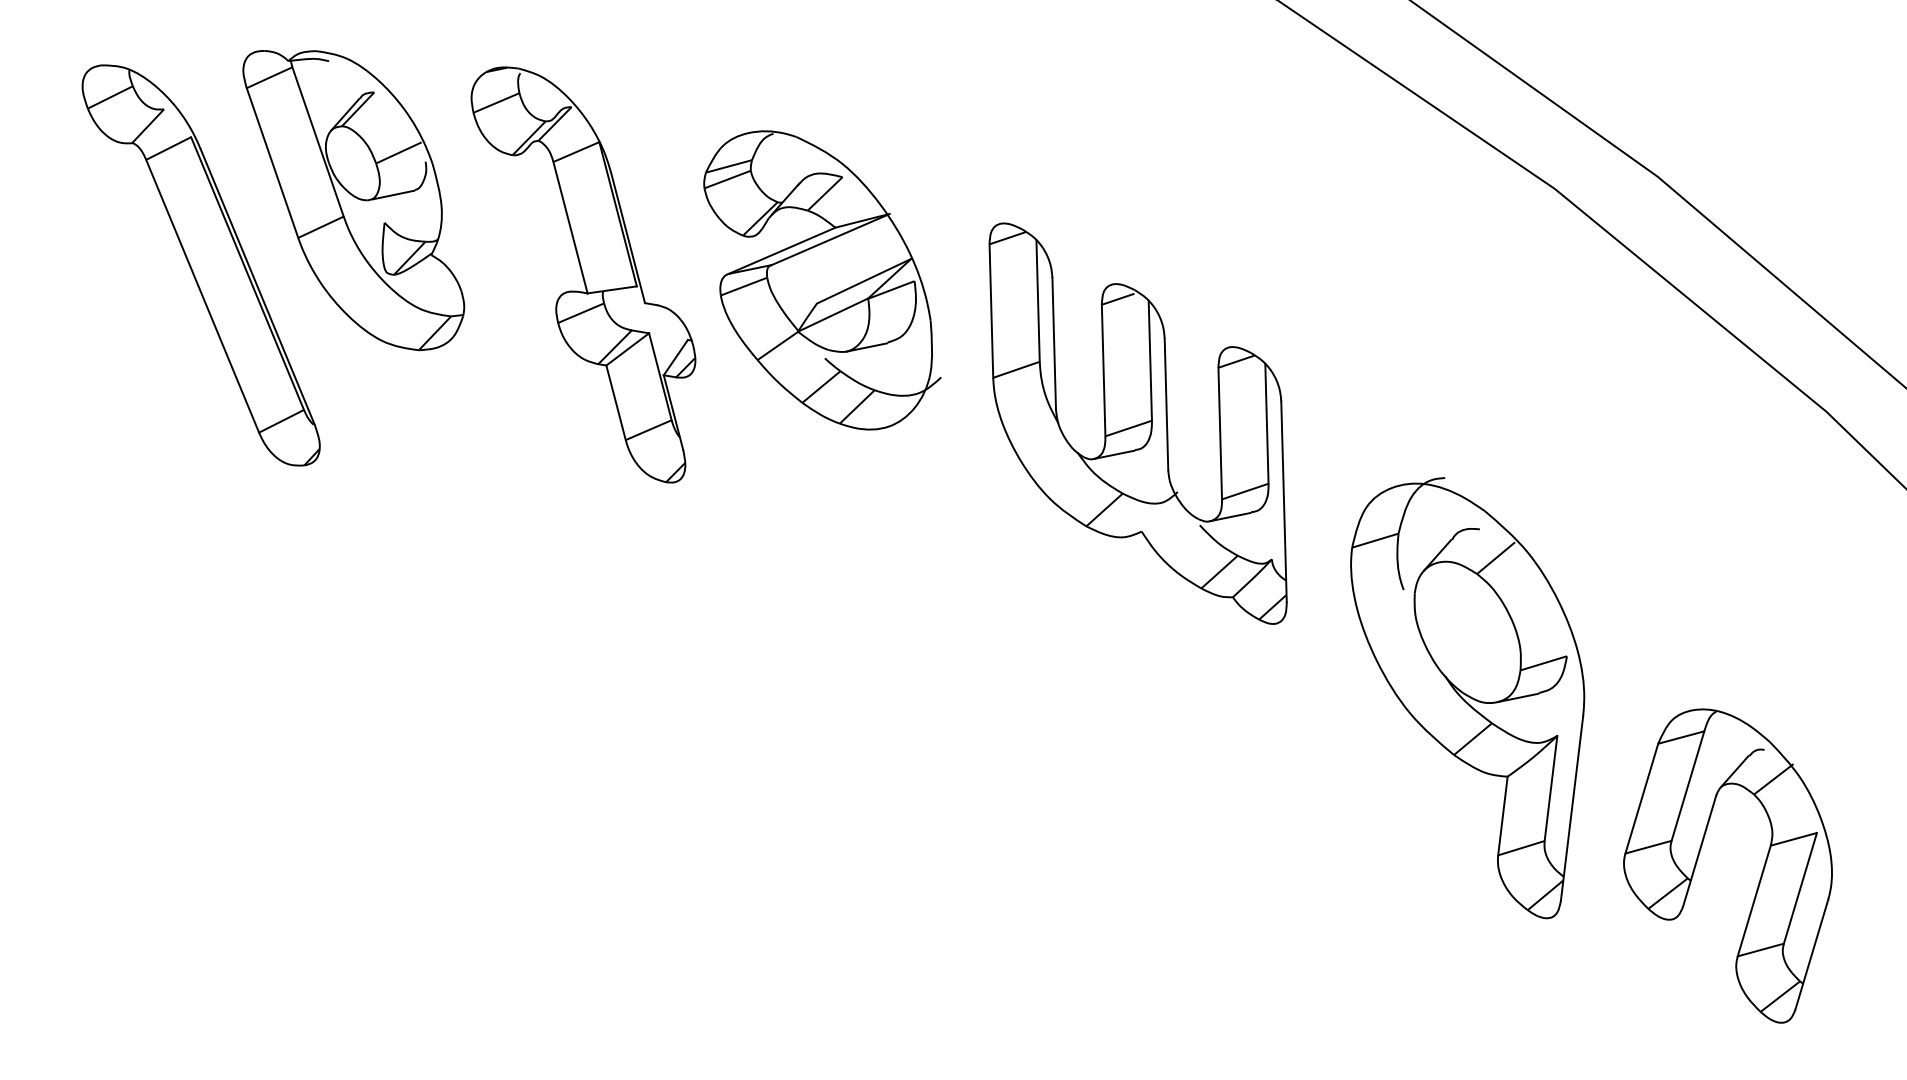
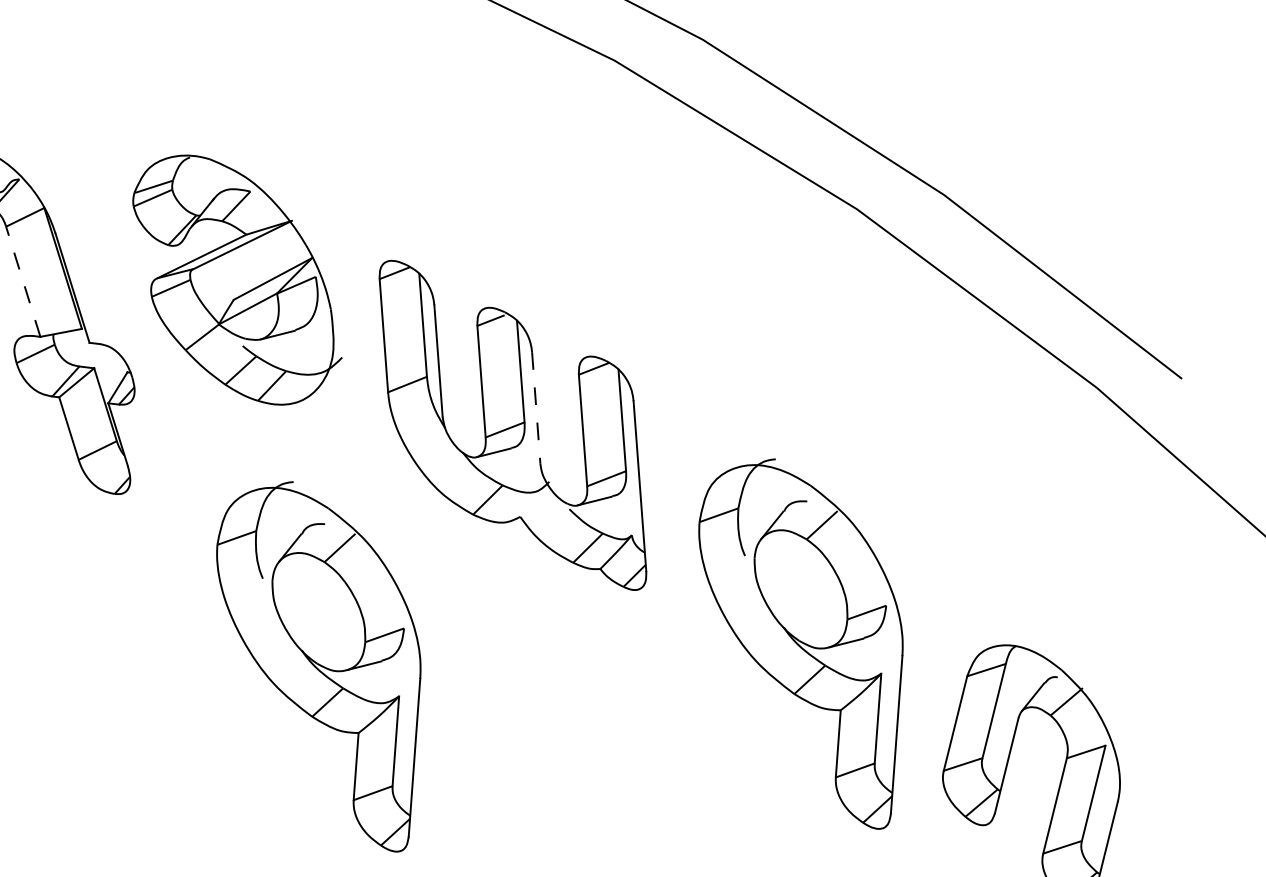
line: (570, 227) -> (23, 281), solid -> dashed
part: (822, 280) -> (237, 280), moved
line: (1166, 404) -> (536, 408), solid -> dashed
part: (899, 698) -> (321, 668), added

